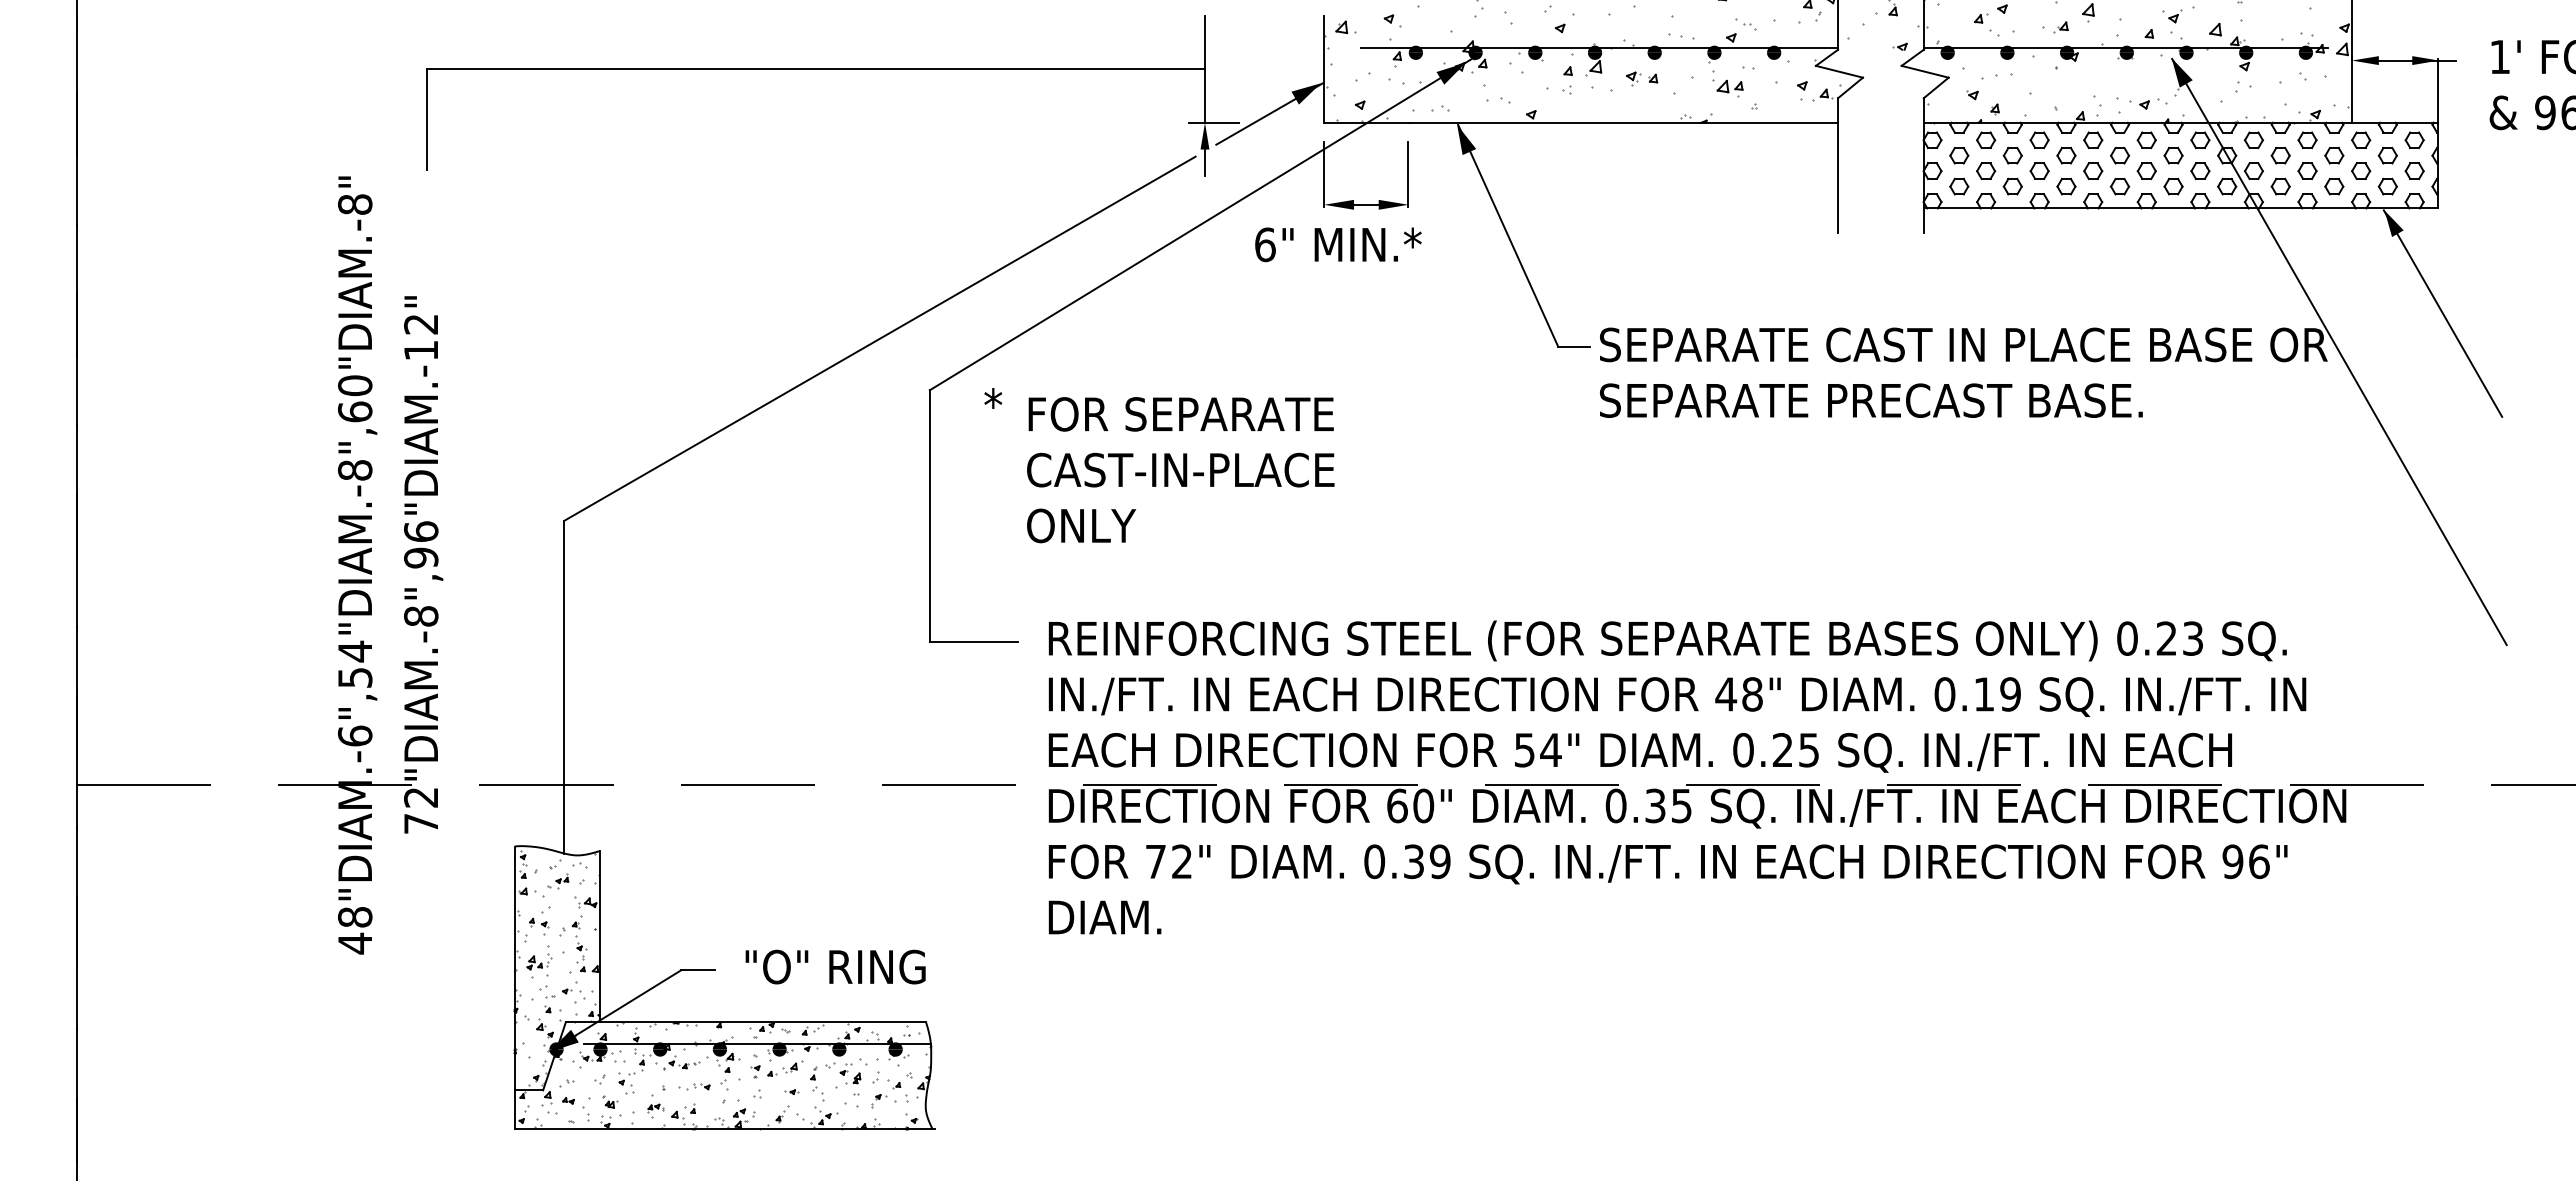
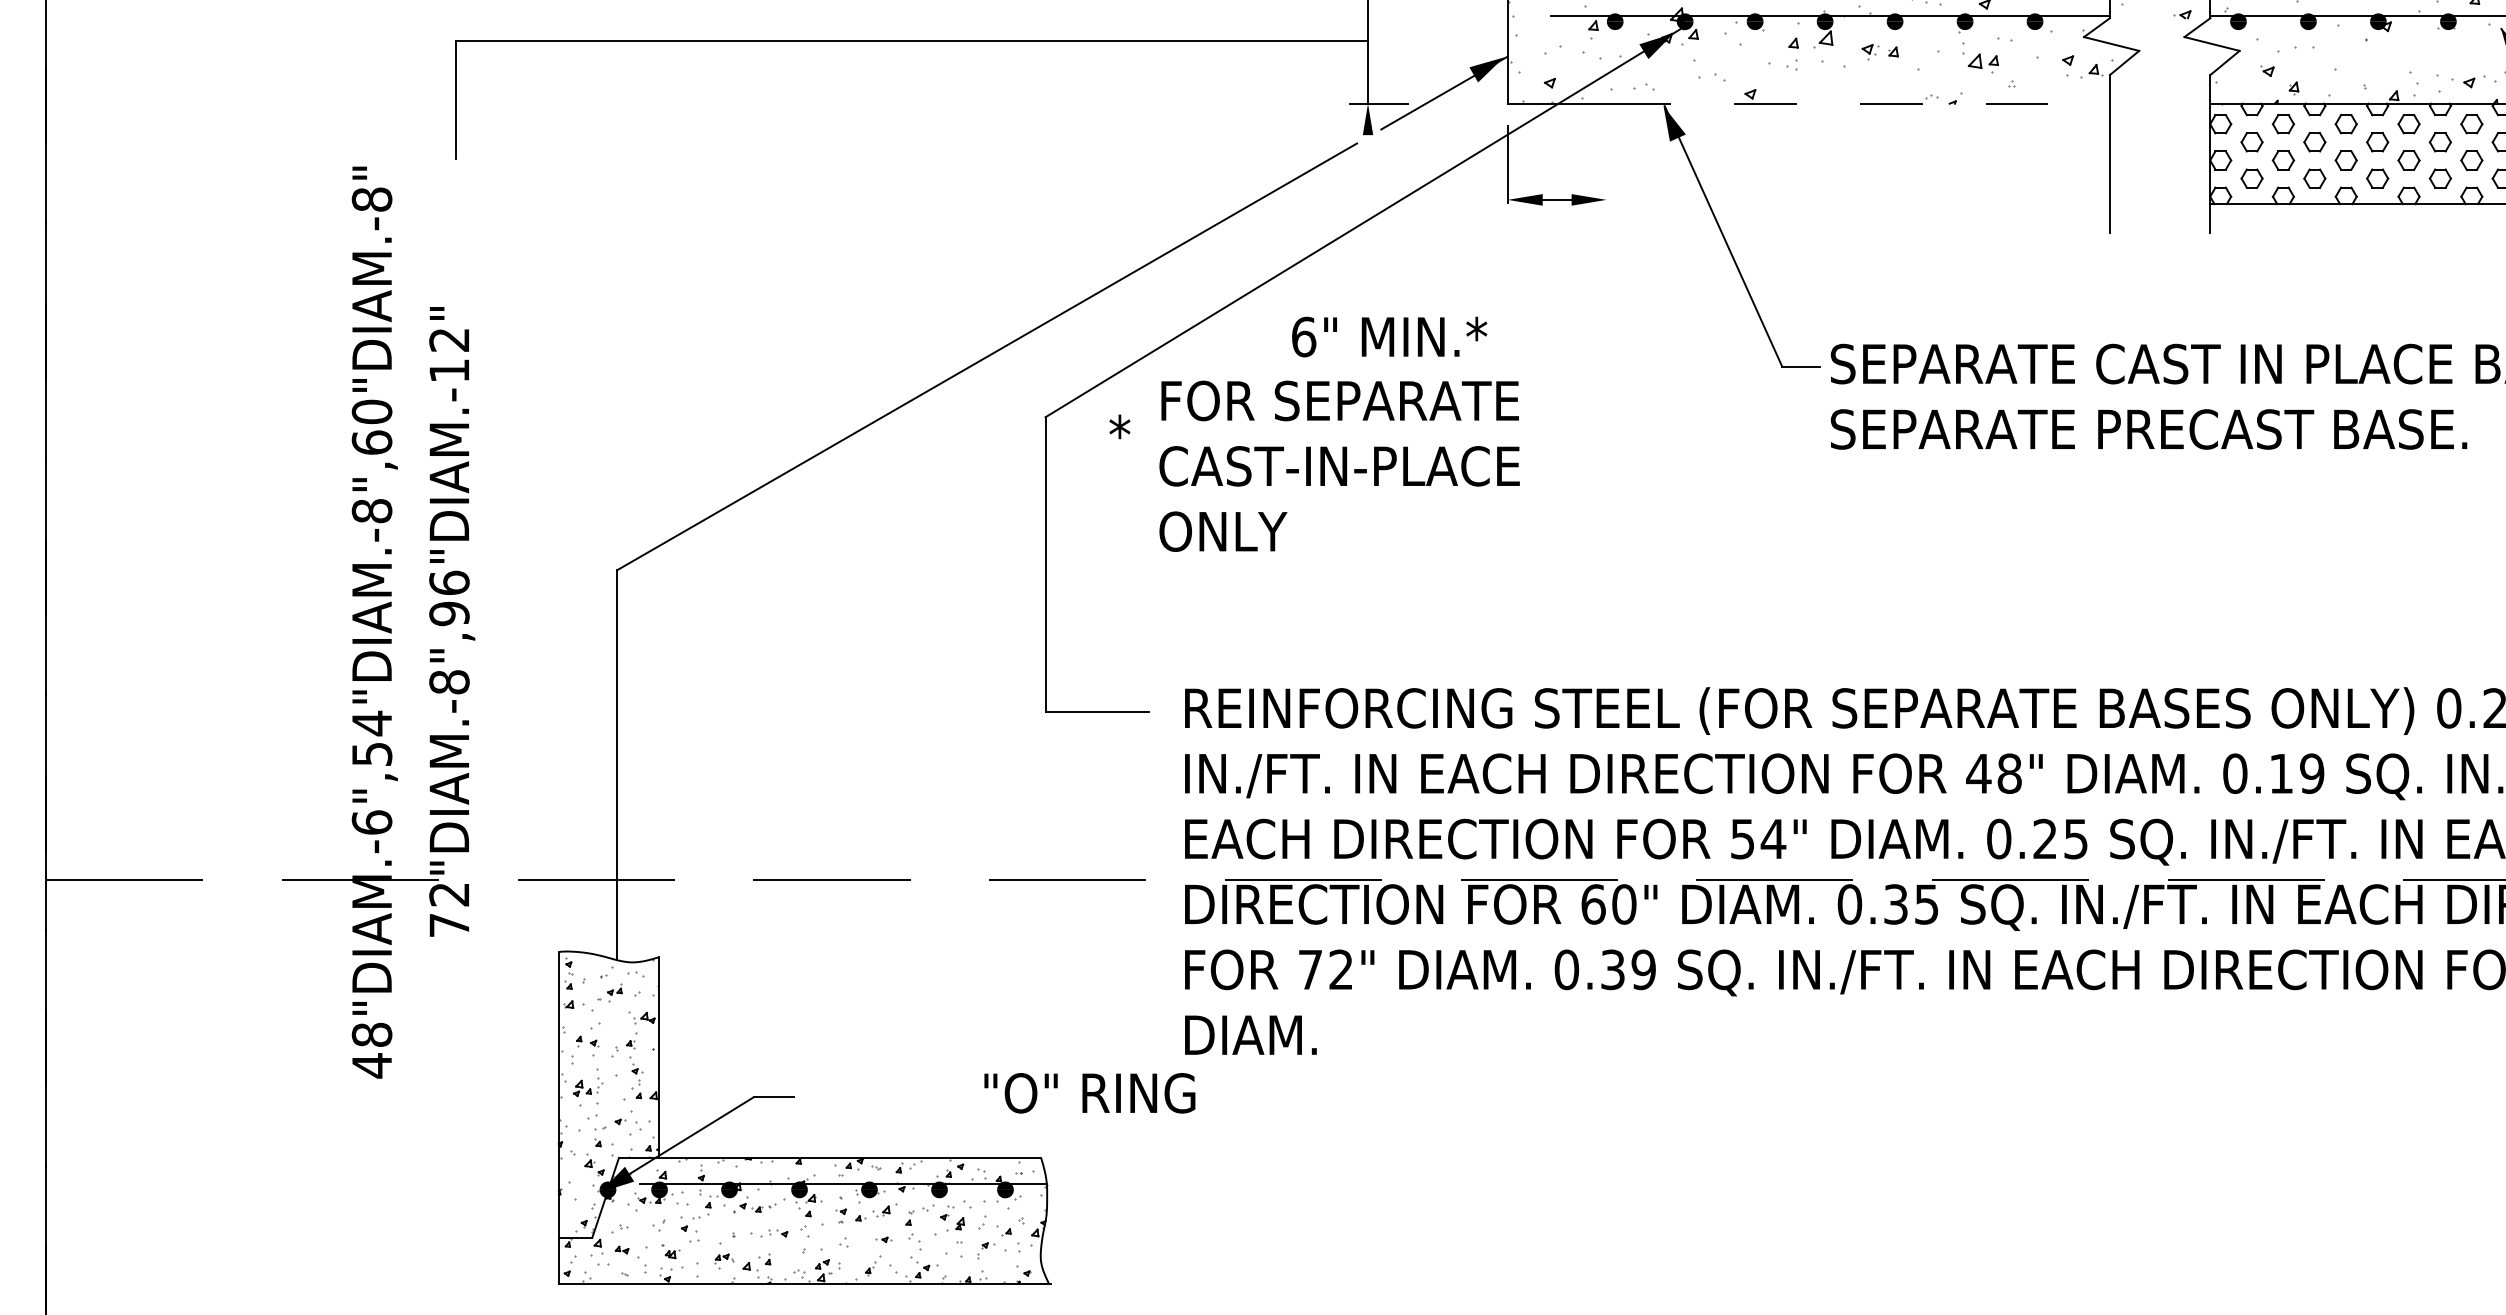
line: (1624, 122) -> (1859, 103), solid -> dashed
line: (1204, 162) -> (1367, 150), removed
line: (1408, 174) -> (1606, 164), removed
text: (1338, 244) -> (1389, 336), moved
text: (1180, 470) -> (1339, 466), moved
text: (835, 966) -> (1089, 1092), moved

